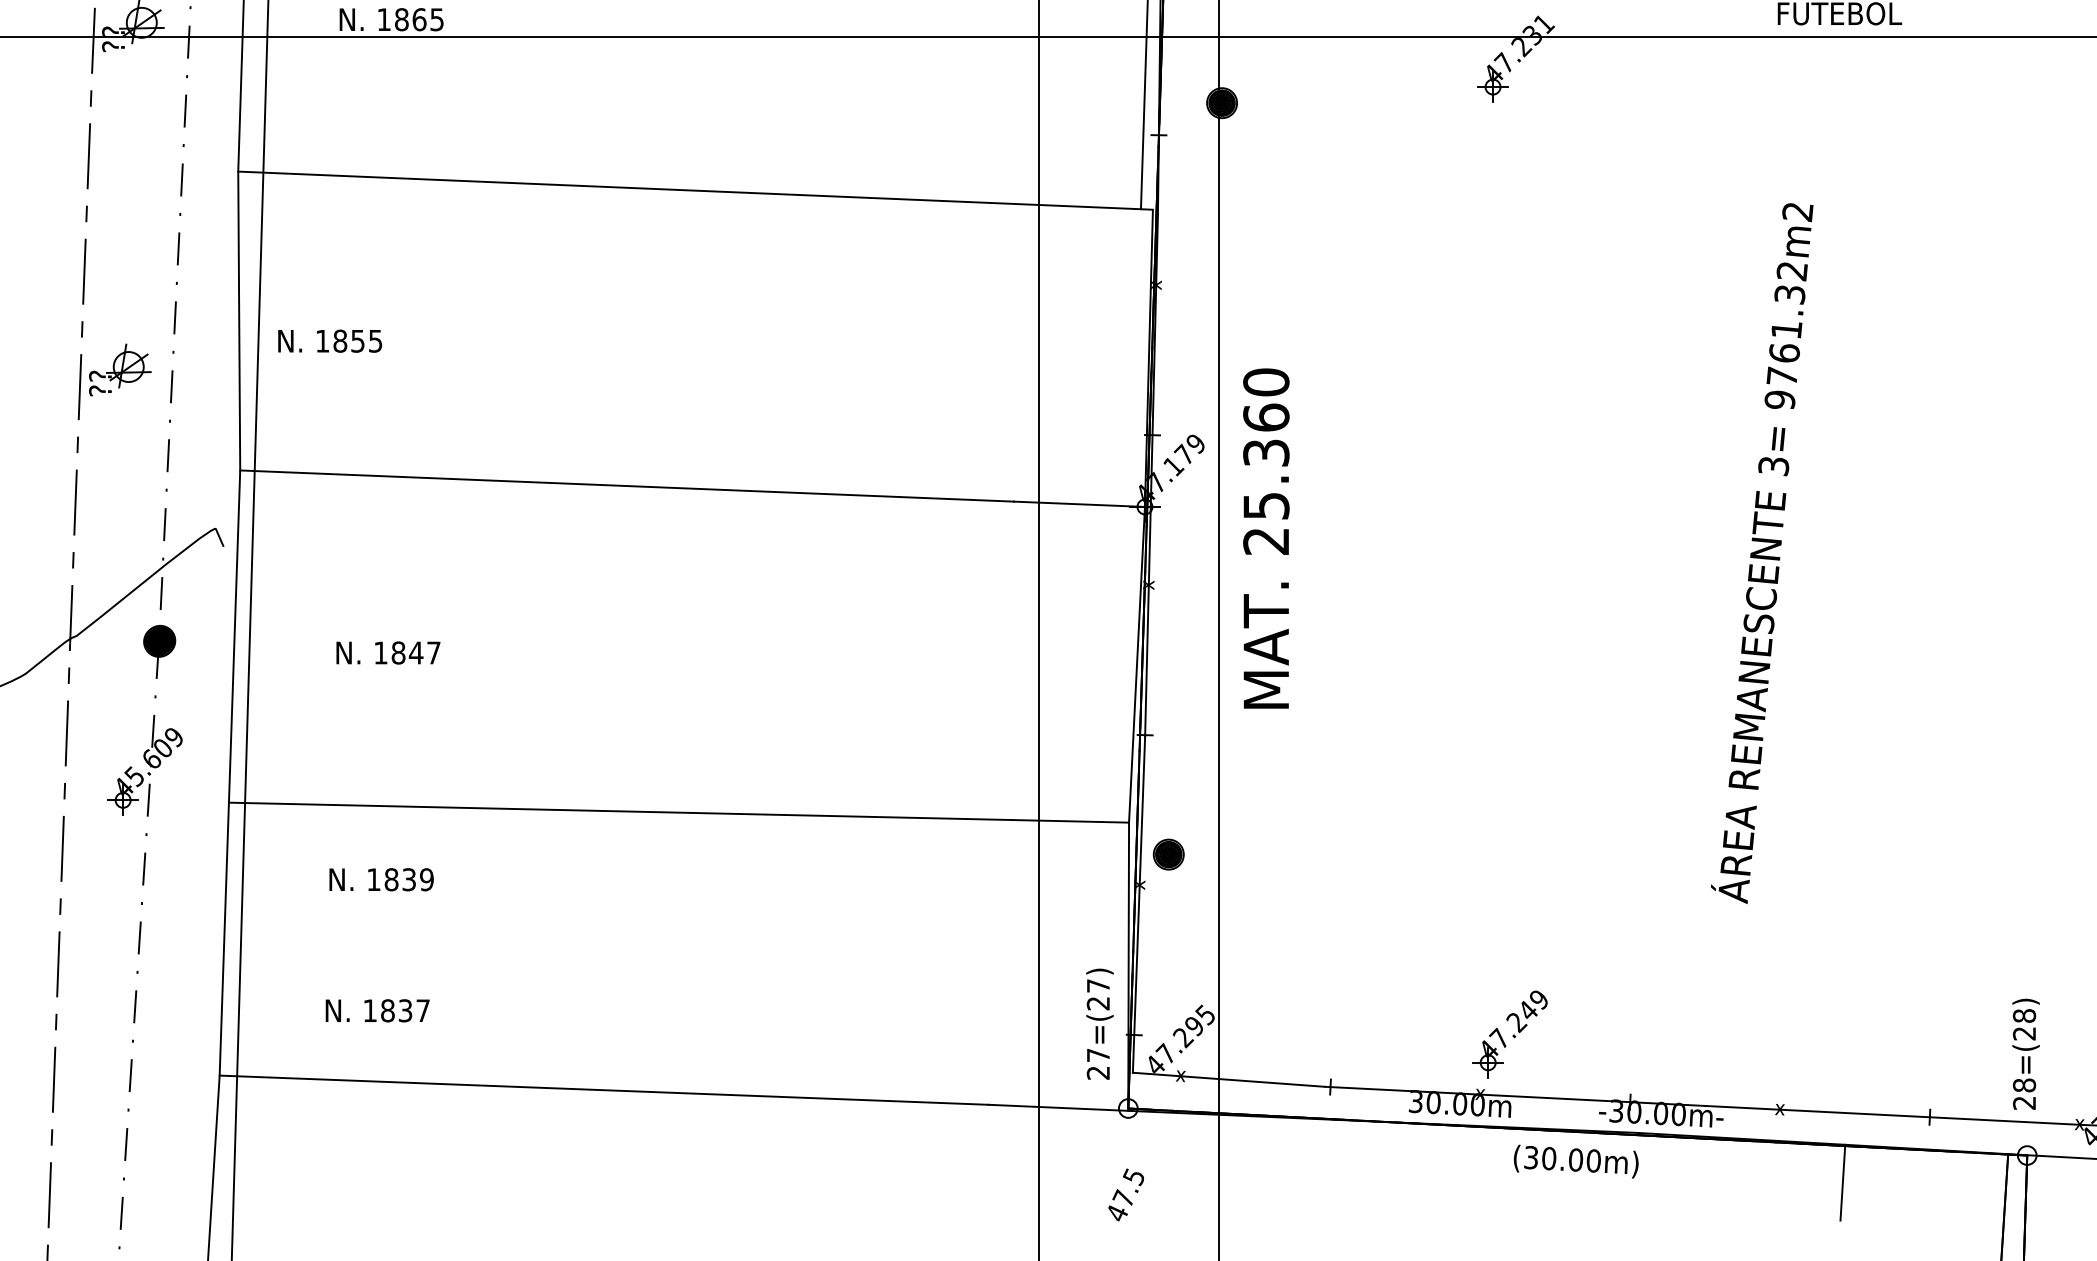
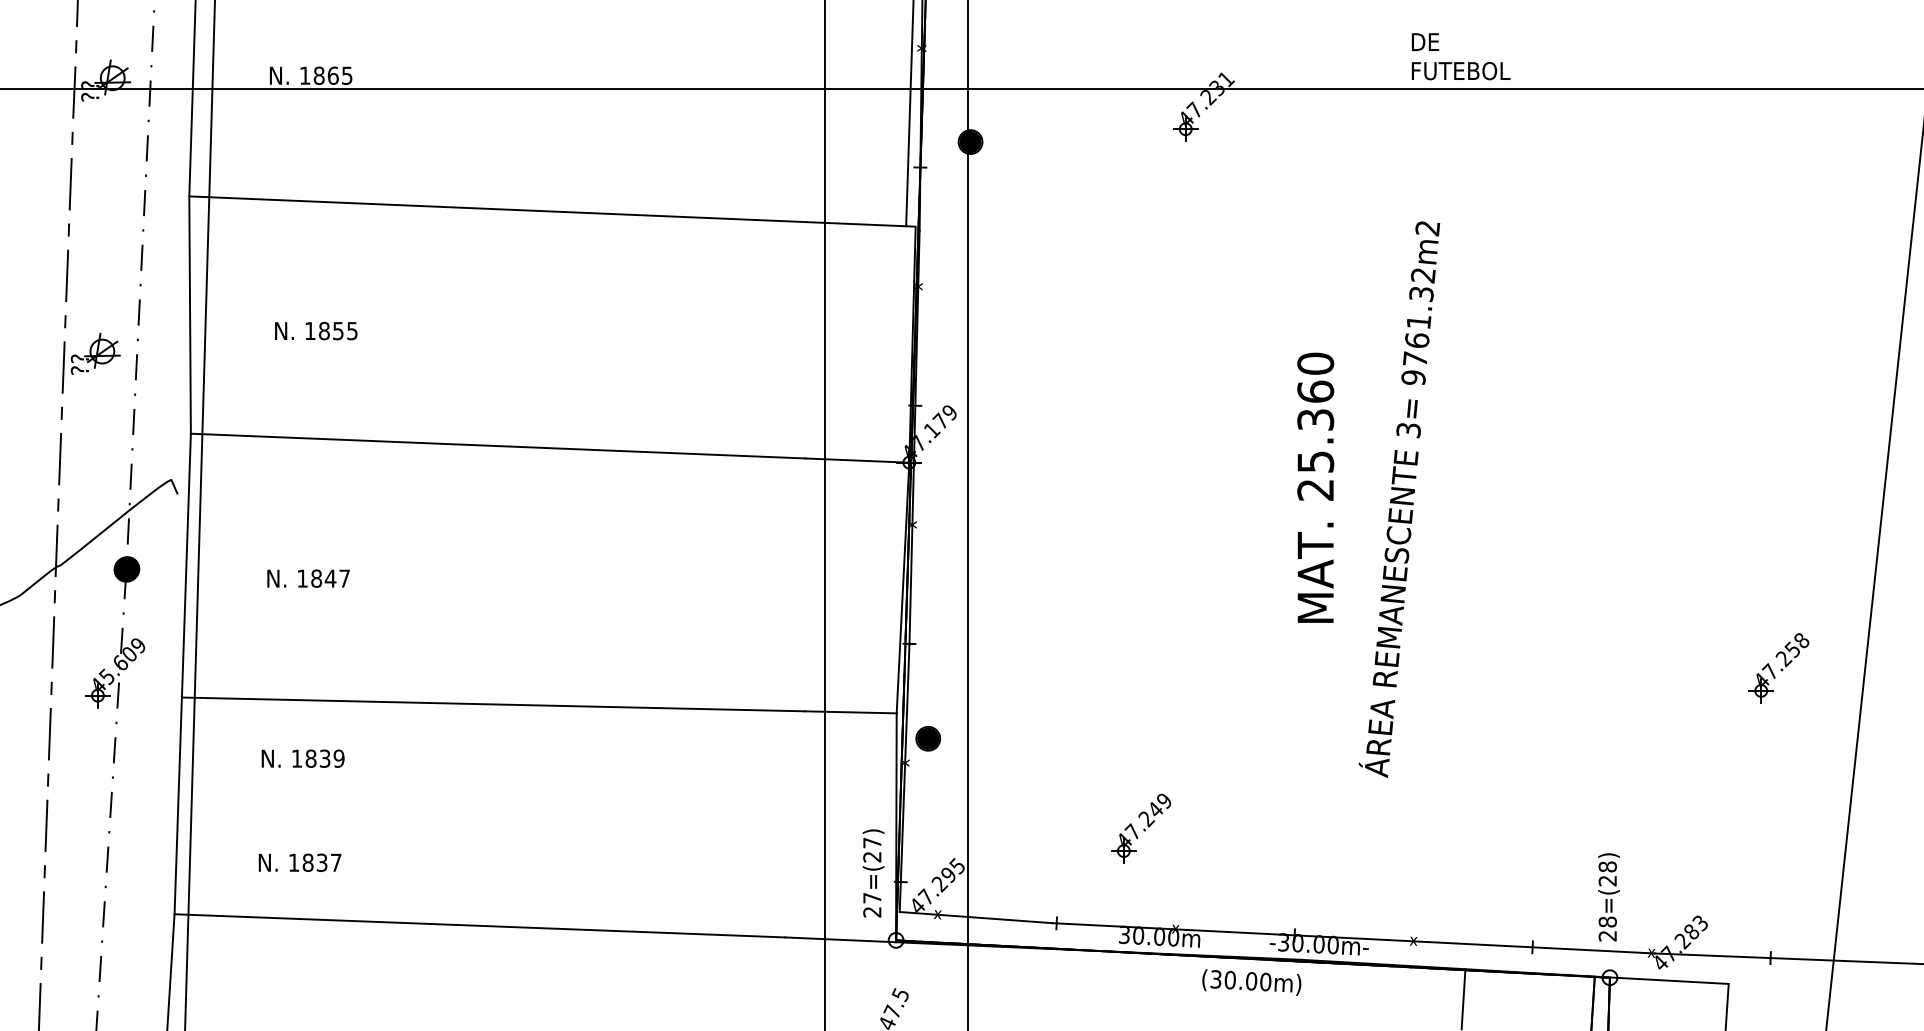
text: (330, 340) -> (316, 330), moved
text: (1266, 538) -> (1315, 487), moved
part: (1510, 1034) -> (1141, 828), moved

